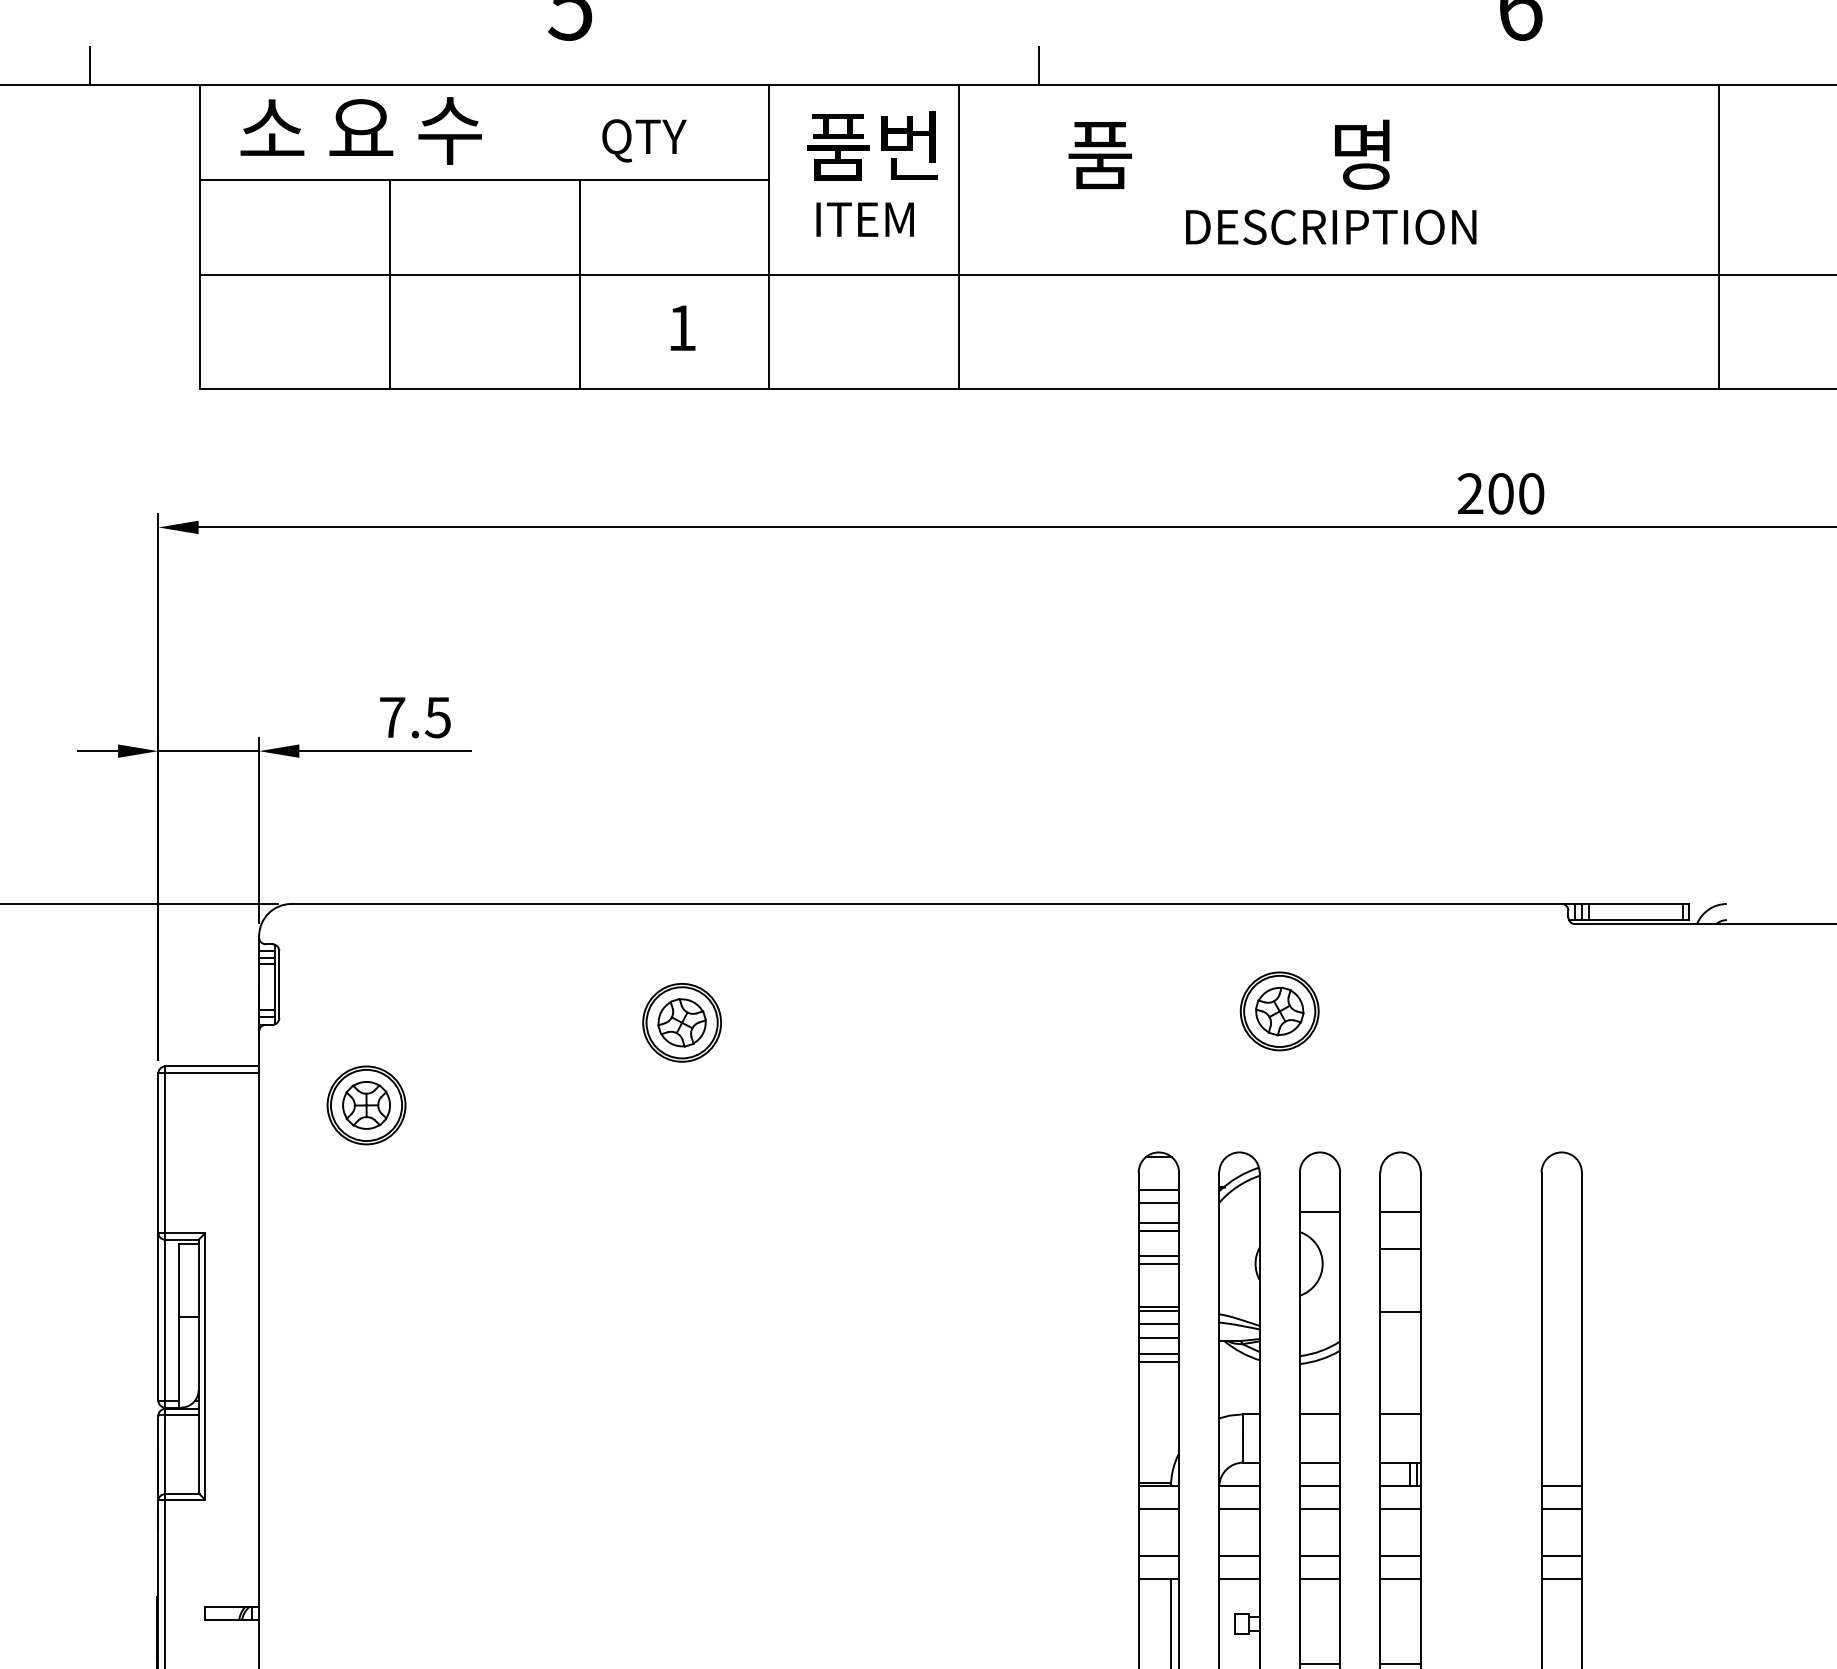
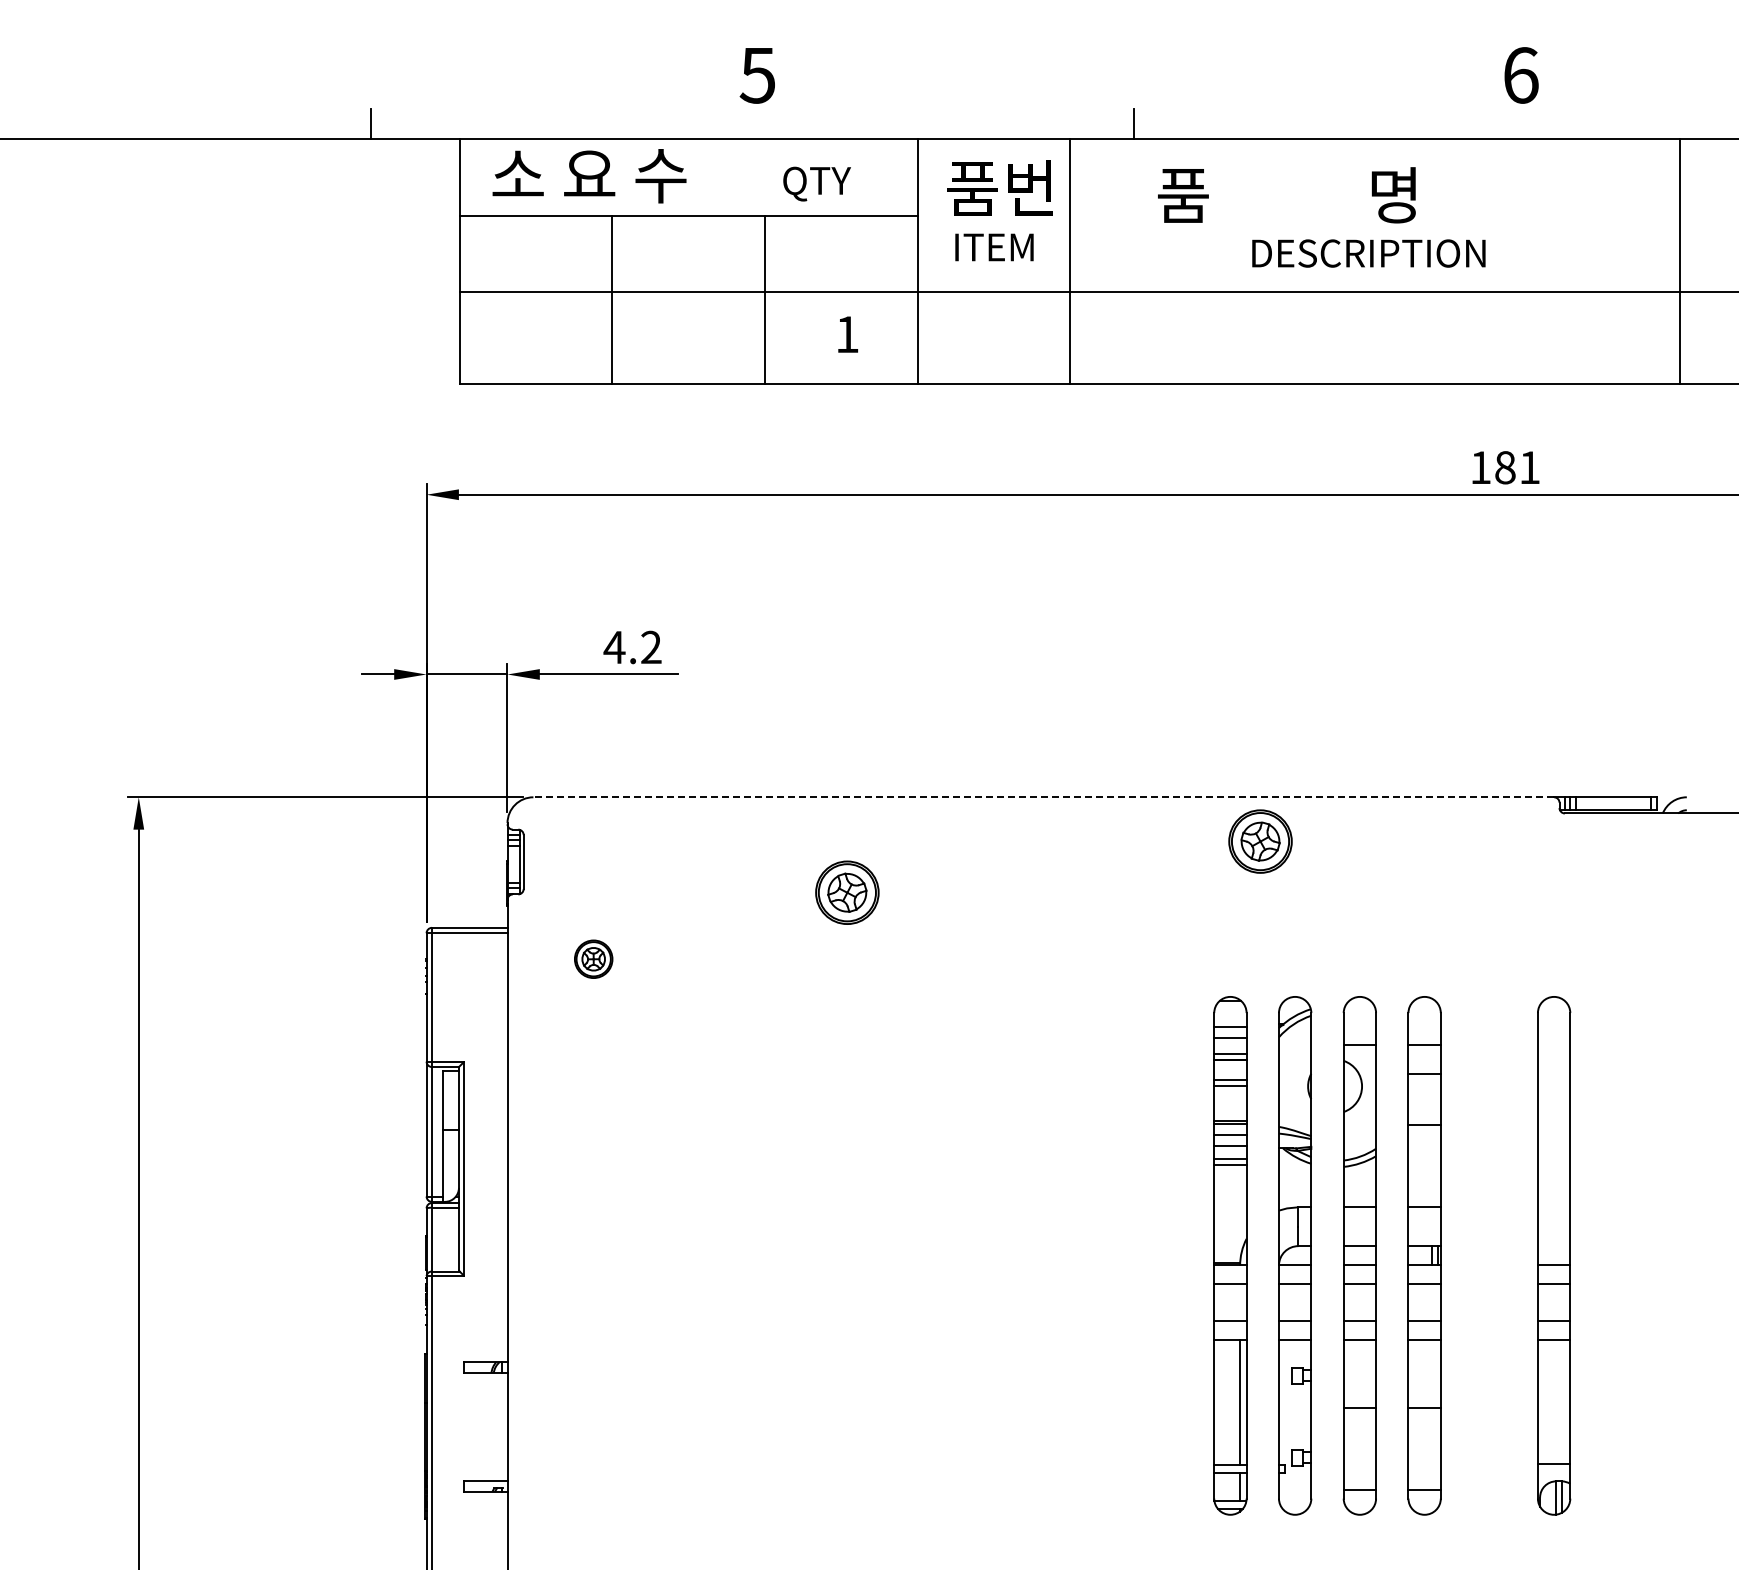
text: (1501, 493) -> (1505, 467), 200 -> 181
text: (414, 717) -> (632, 647), 7.5 -> 4.2
line: (926, 904) -> (1043, 797), solid -> dashed
part: (1279, 1011) -> (1260, 841), moved
part: (366, 1105) -> (593, 959), size x0.6

